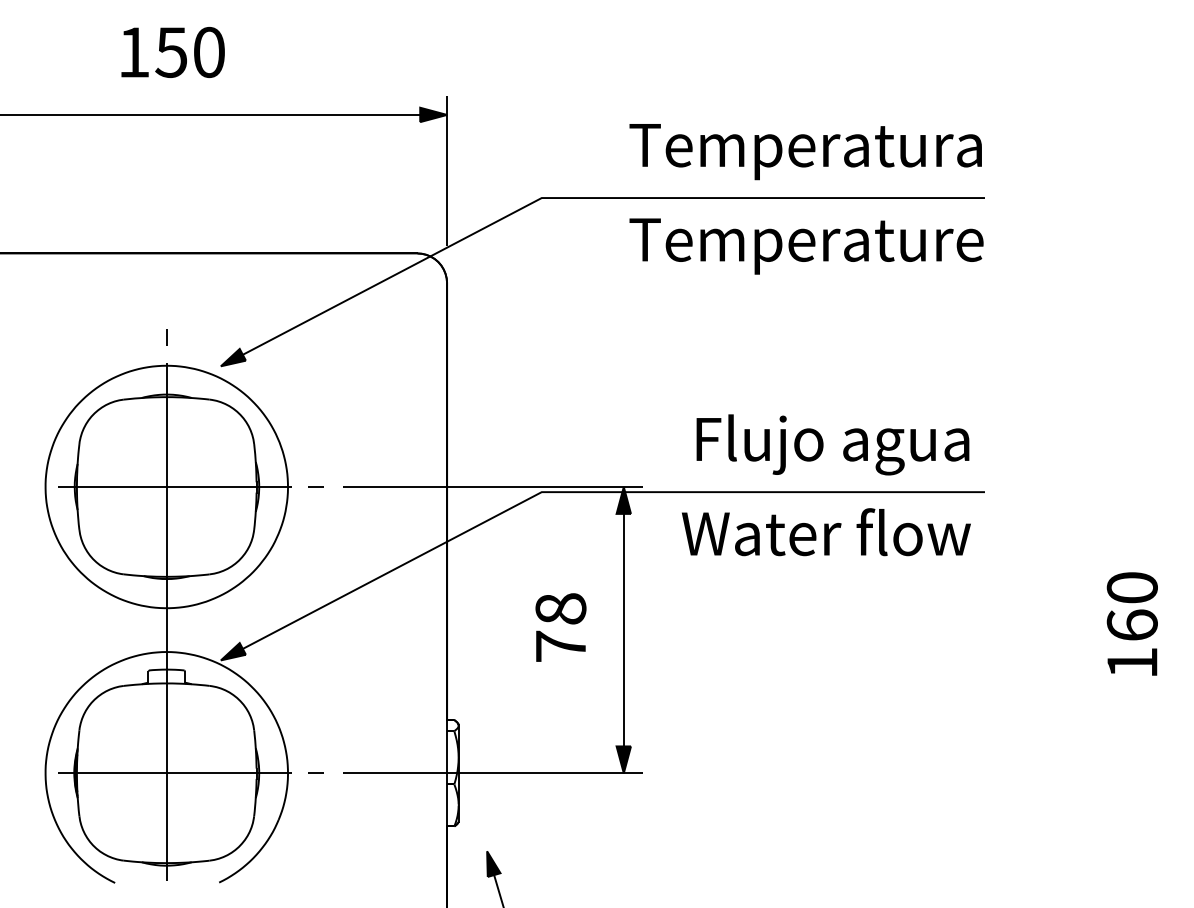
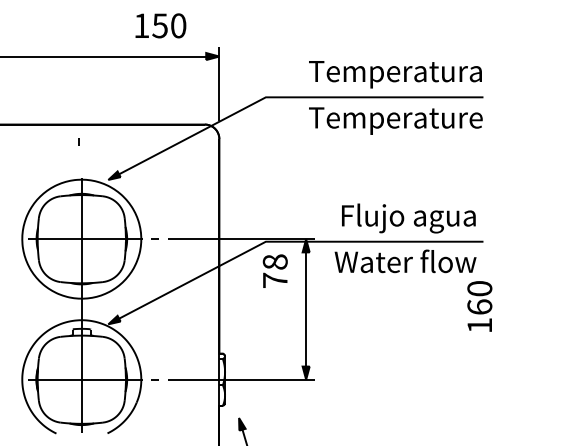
text: (172, 51) -> (160, 25), moved
line: (166, 336) -> (78, 141), moved
text: (1131, 624) -> (479, 306), moved
text: (559, 626) -> (274, 270), moved

